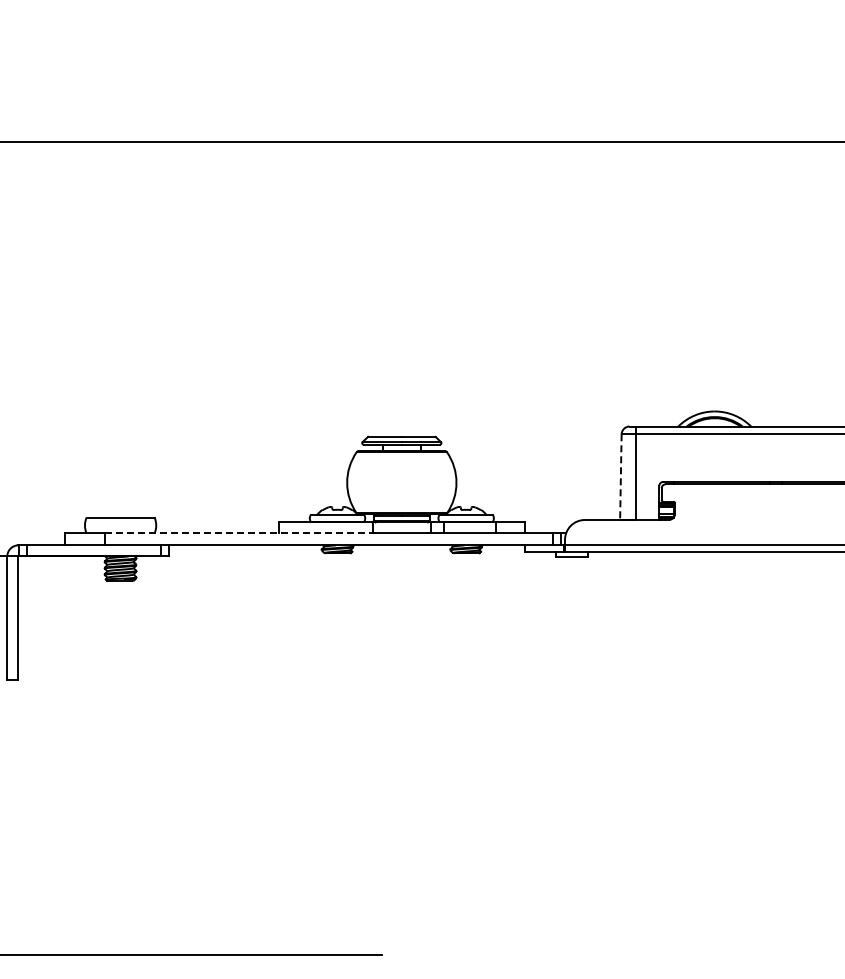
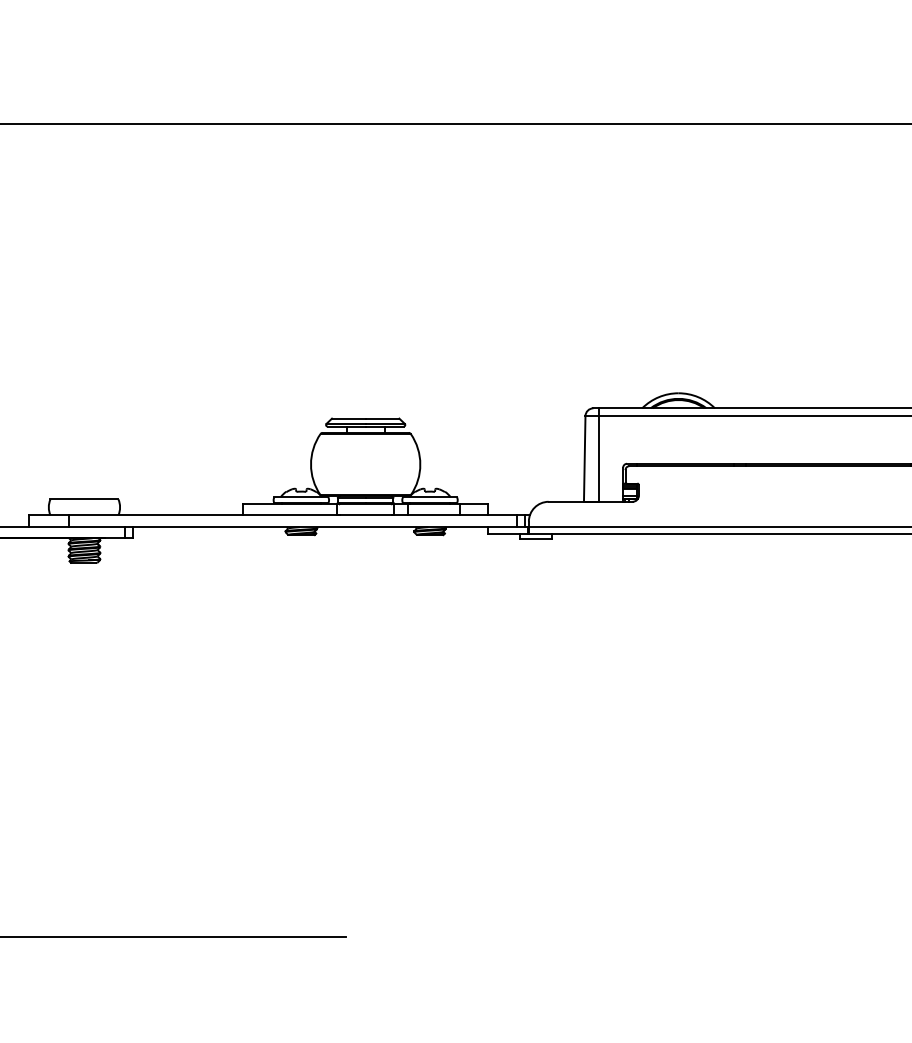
line: (620, 476) -> (584, 458), dashed -> solid
line: (240, 533) -> (204, 515), dashed -> solid

